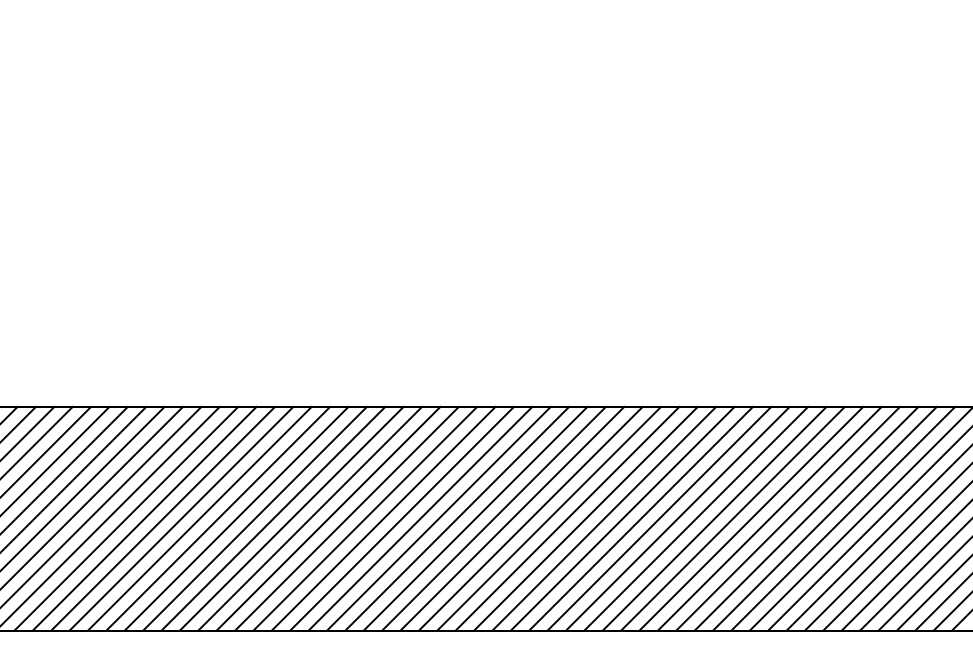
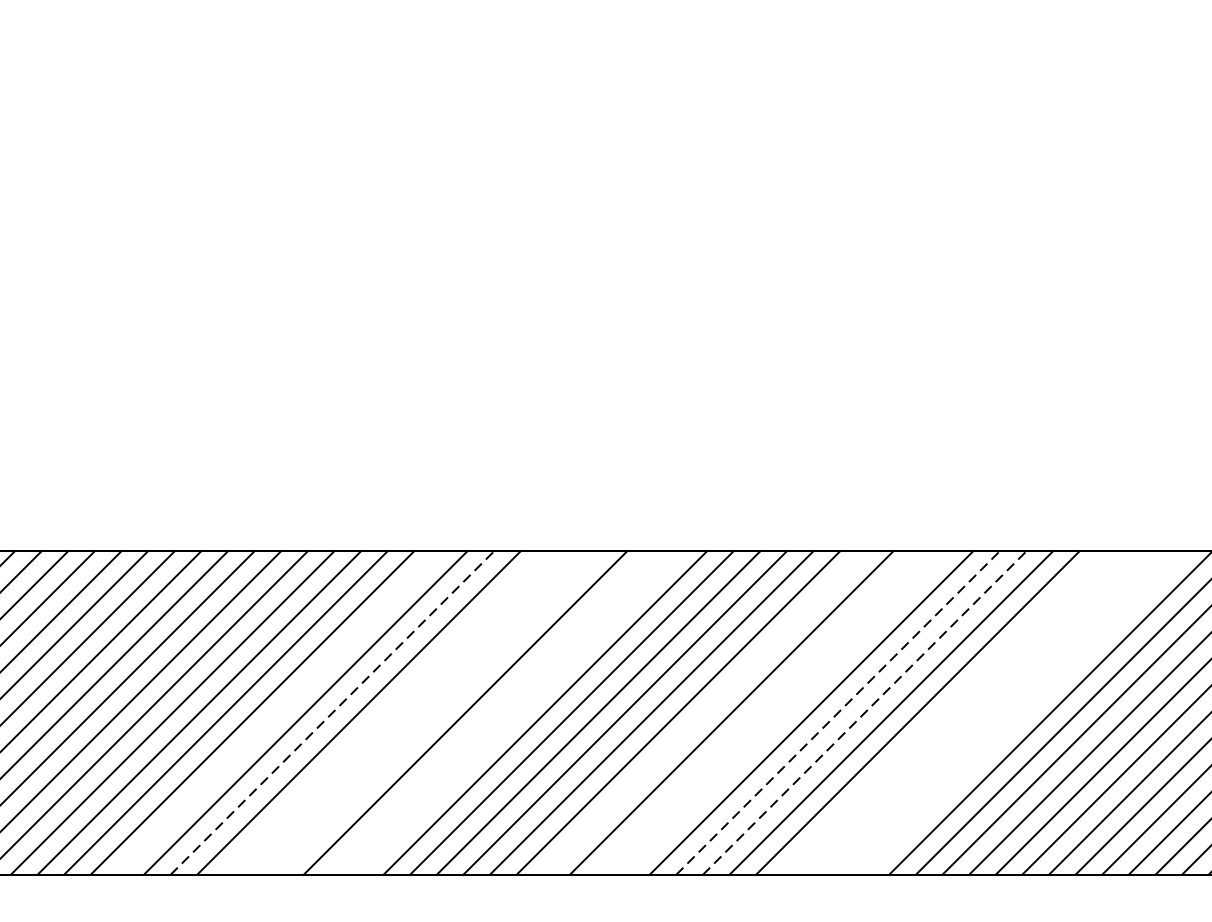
line: (310, 518) -> (279, 712), removed
line: (347, 518) -> (333, 712), solid -> dashed
line: (383, 518) -> (385, 712), removed
line: (402, 518) -> (412, 712), removed
line: (420, 518) -> (438, 712), removed
line: (457, 518) -> (492, 712), removed
line: (475, 518) -> (518, 712), removed
line: (604, 518) -> (705, 712), removed
line: (641, 518) -> (758, 712), removed
line: (659, 518) -> (784, 712), removed
line: (696, 518) -> (838, 712), solid -> dashed
line: (715, 518) -> (865, 712), solid -> dashed
line: (769, 518) -> (944, 712), removed
line: (788, 518) -> (971, 712), removed
line: (806, 518) -> (997, 712), removed
line: (824, 518) -> (1023, 712), removed

